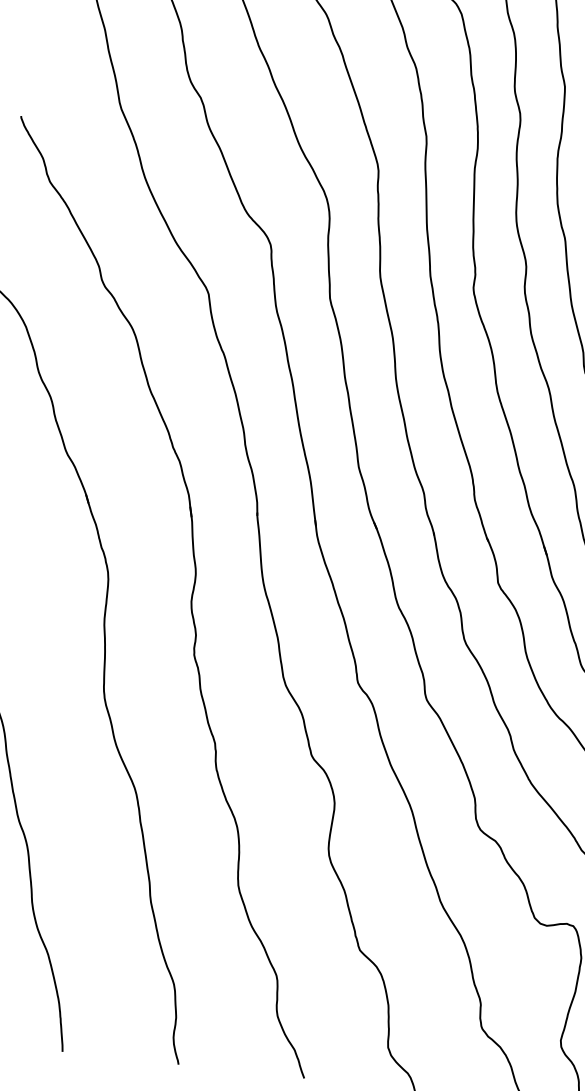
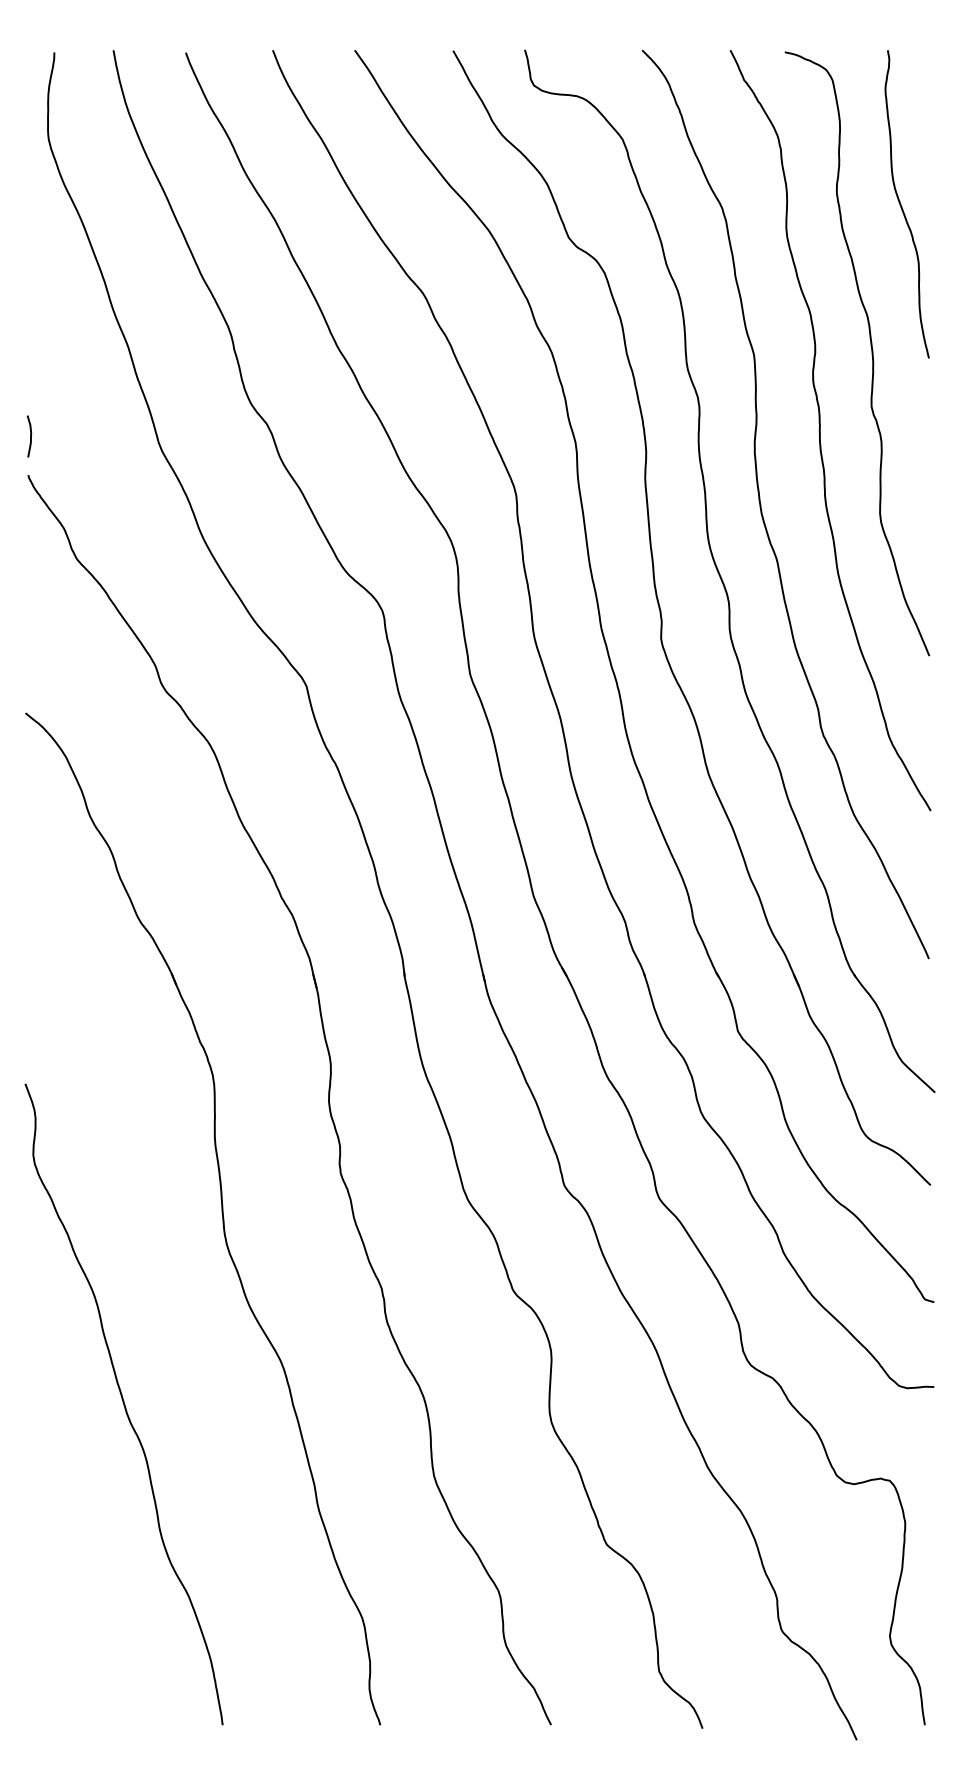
curve: (25, 87) -> (30, 436), added

